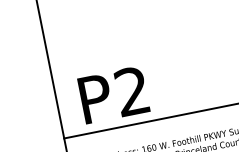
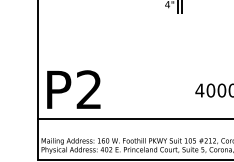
text: (113, 94) -> (73, 89), moved

